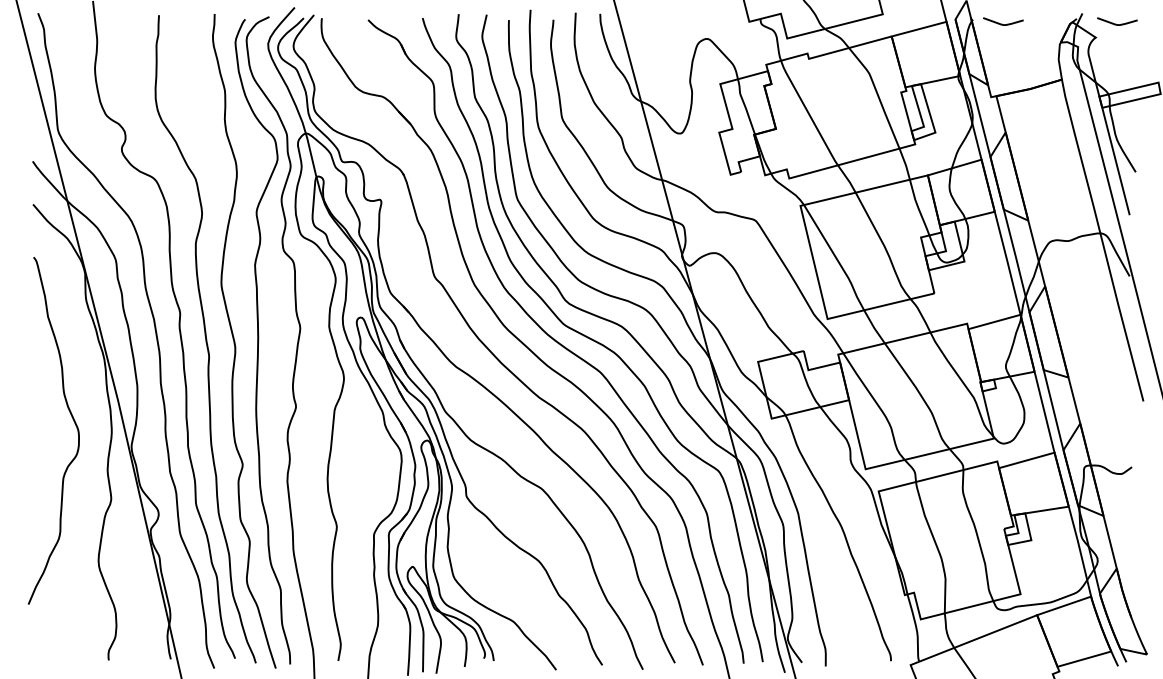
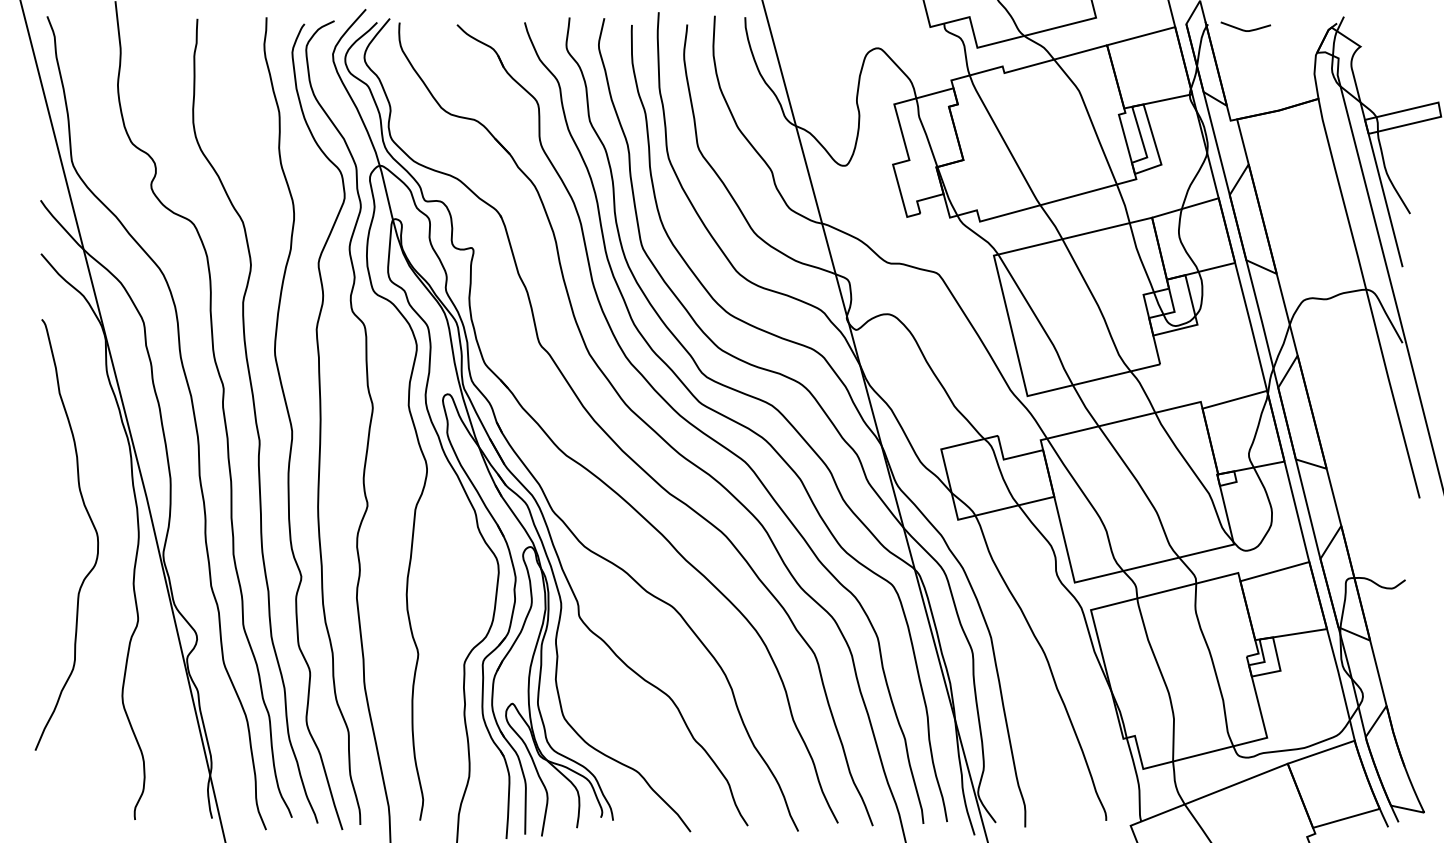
curve: (1116, 23) -> (1386, 29), removed

